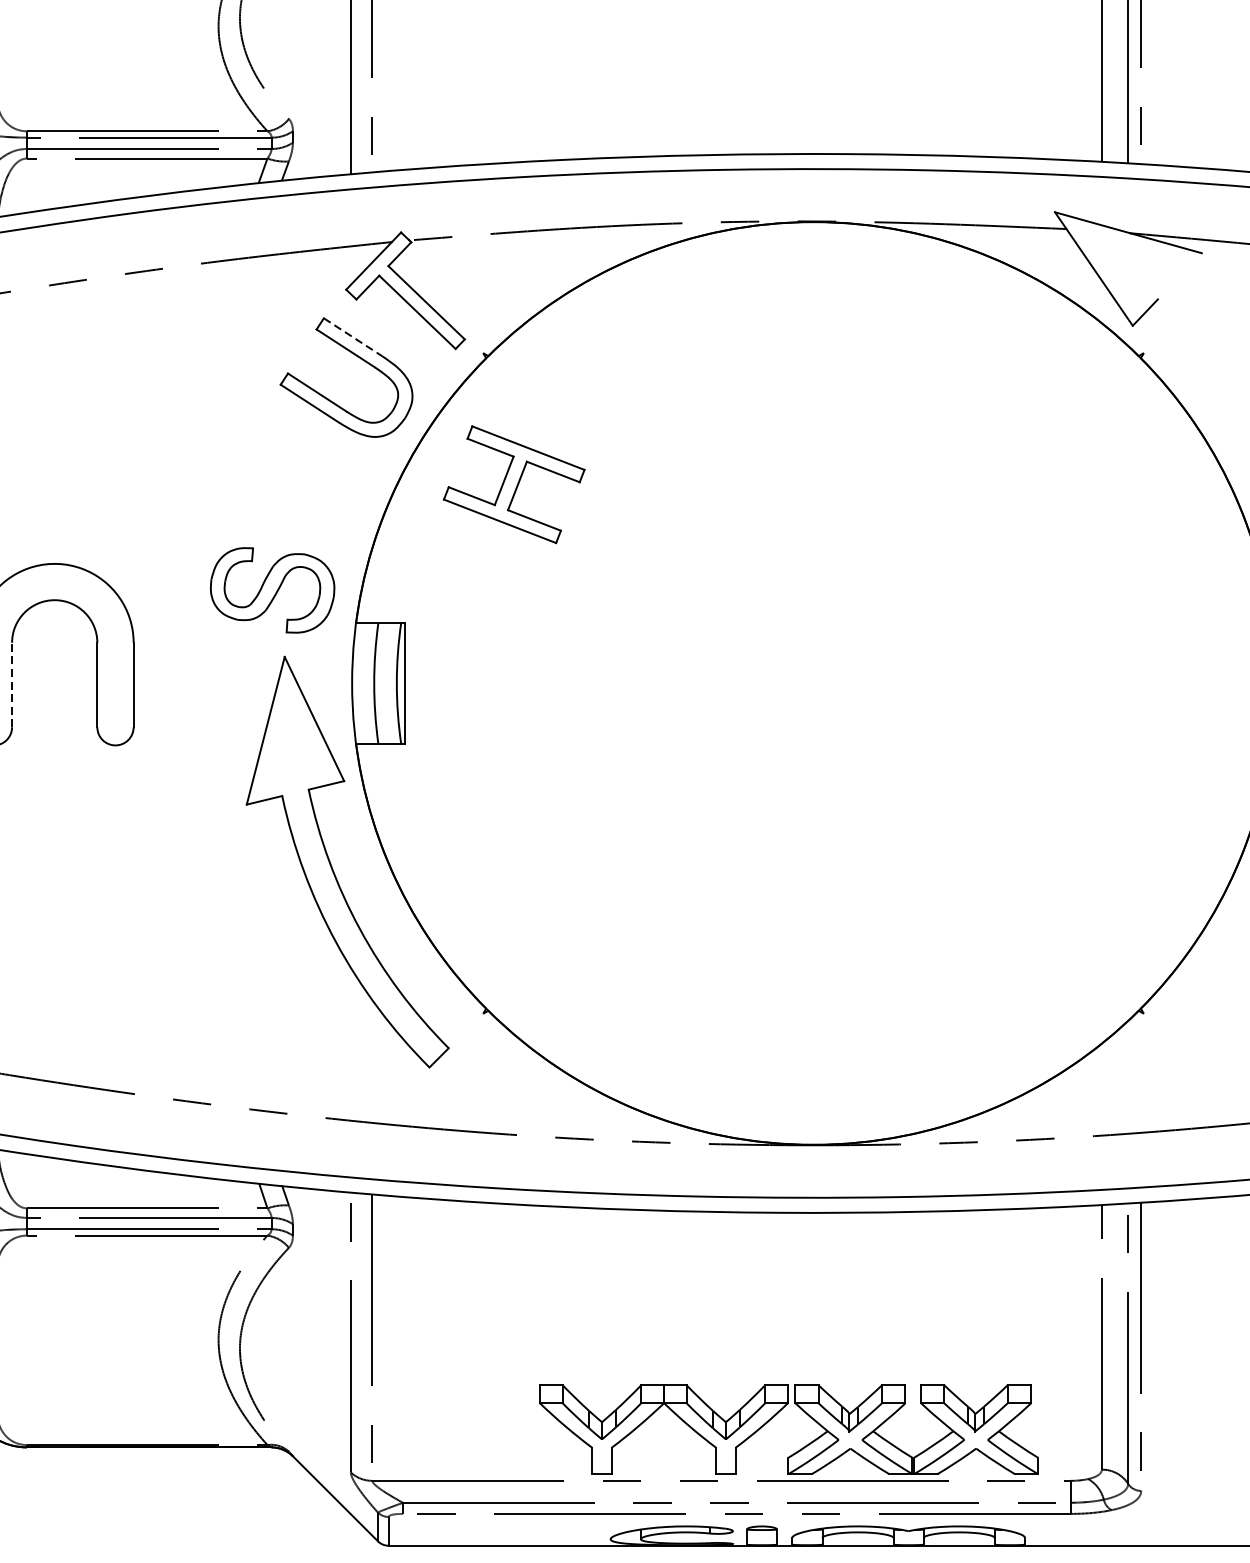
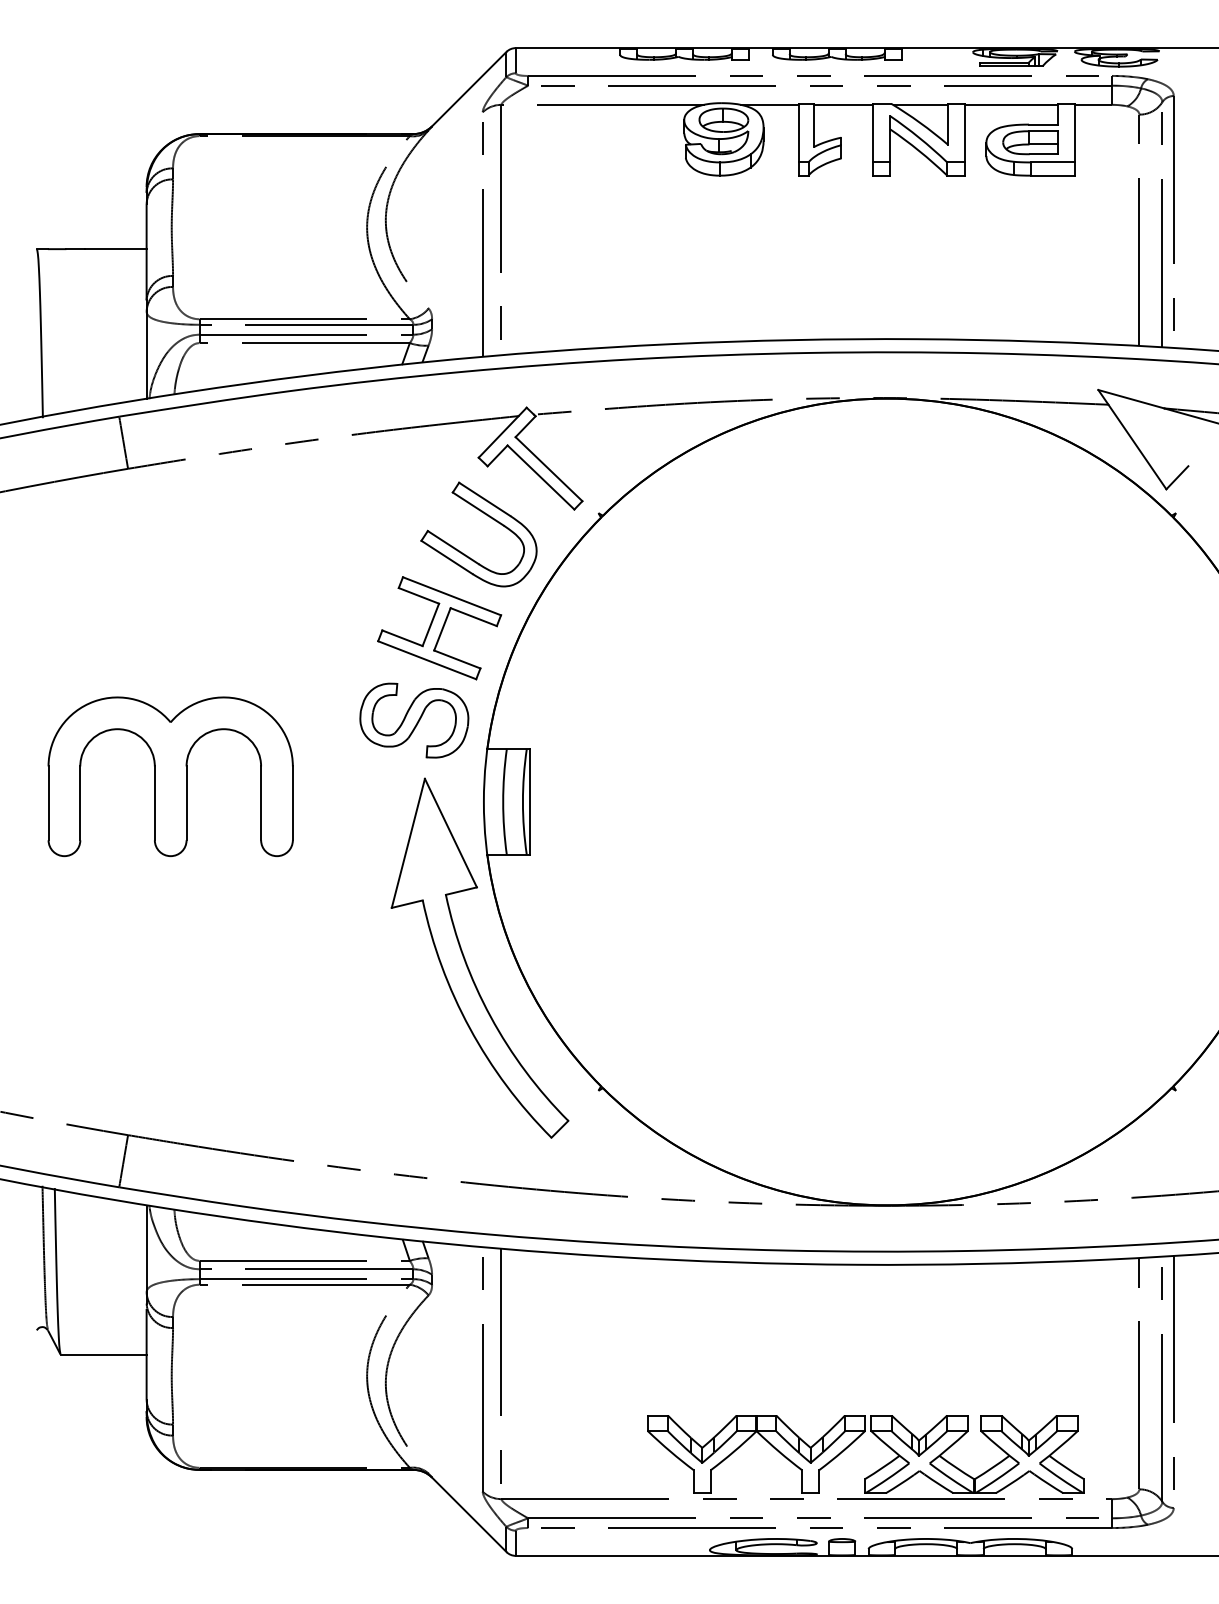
line: (353, 337) -> (485, 499), dashed -> solid
part: (514, 485) -> (439, 628), moved
line: (11, 685) -> (186, 803), dashed -> solid

